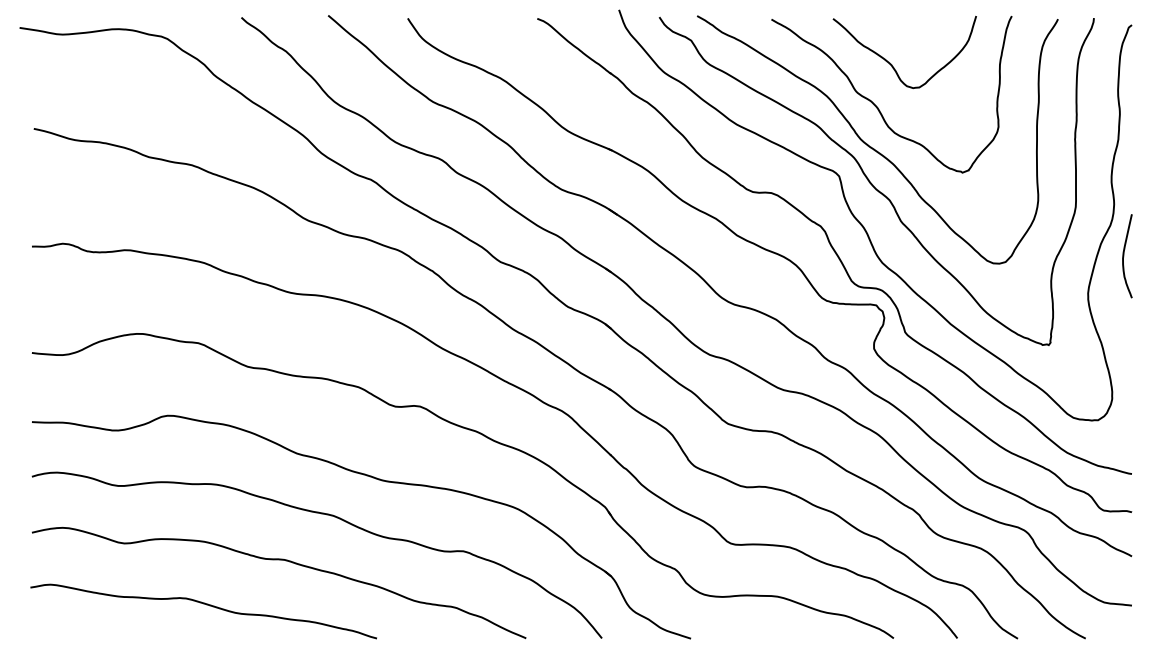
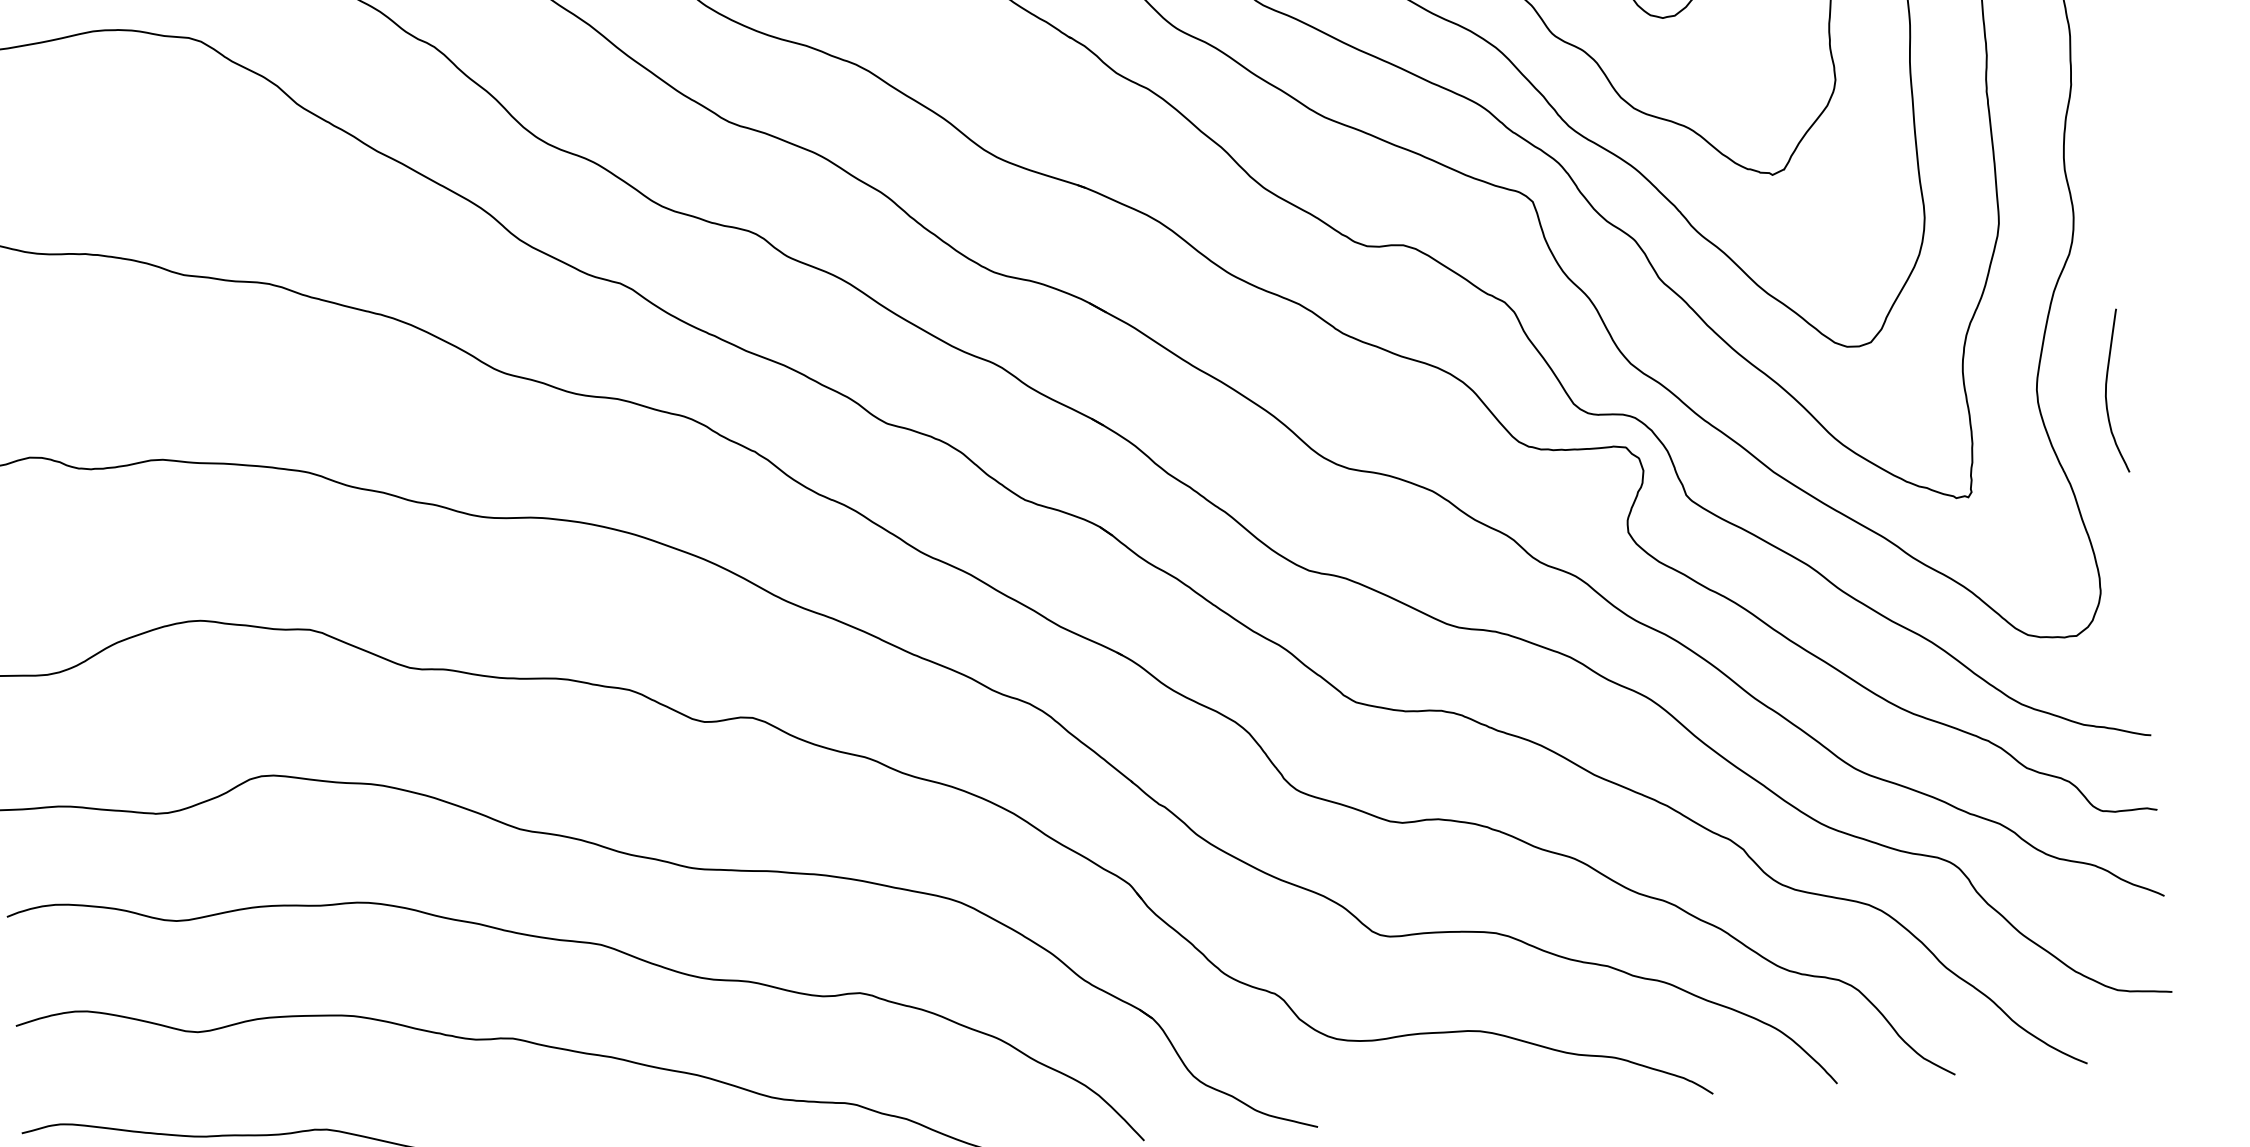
curve: (1124, 256) -> (2108, 392), moved

